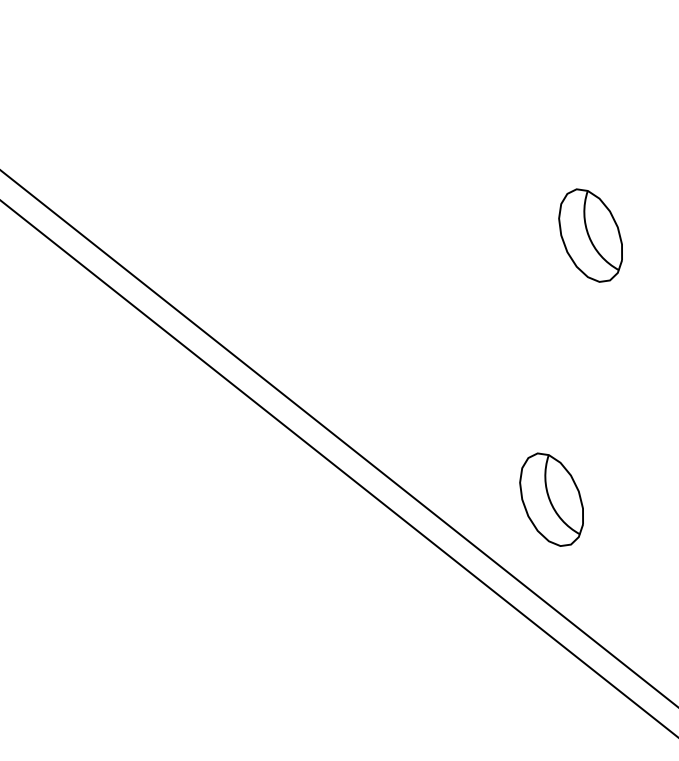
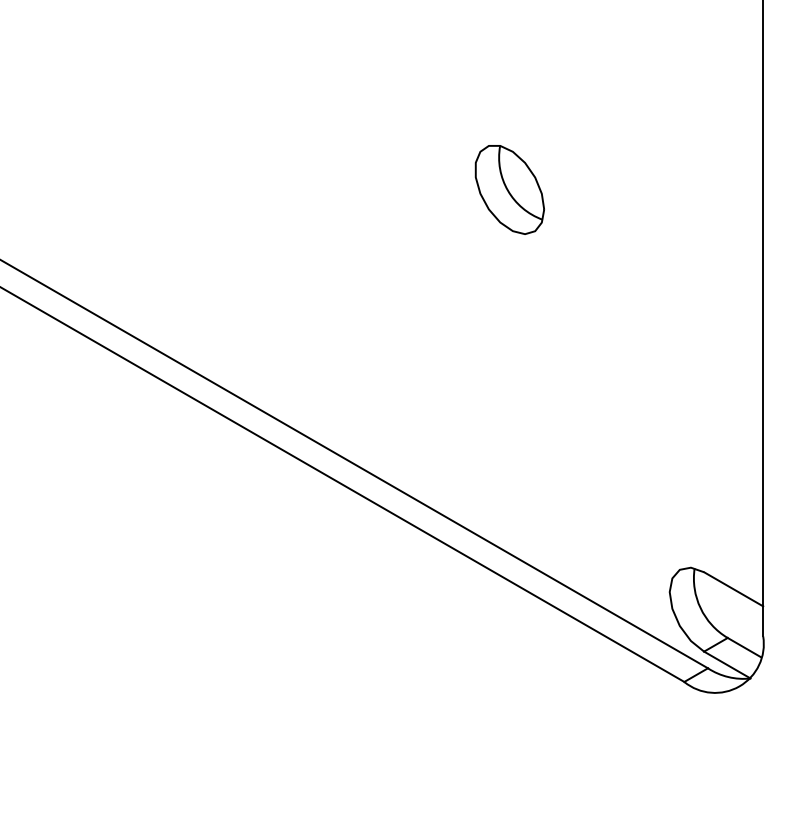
part: (551, 499) -> (509, 456), removed

